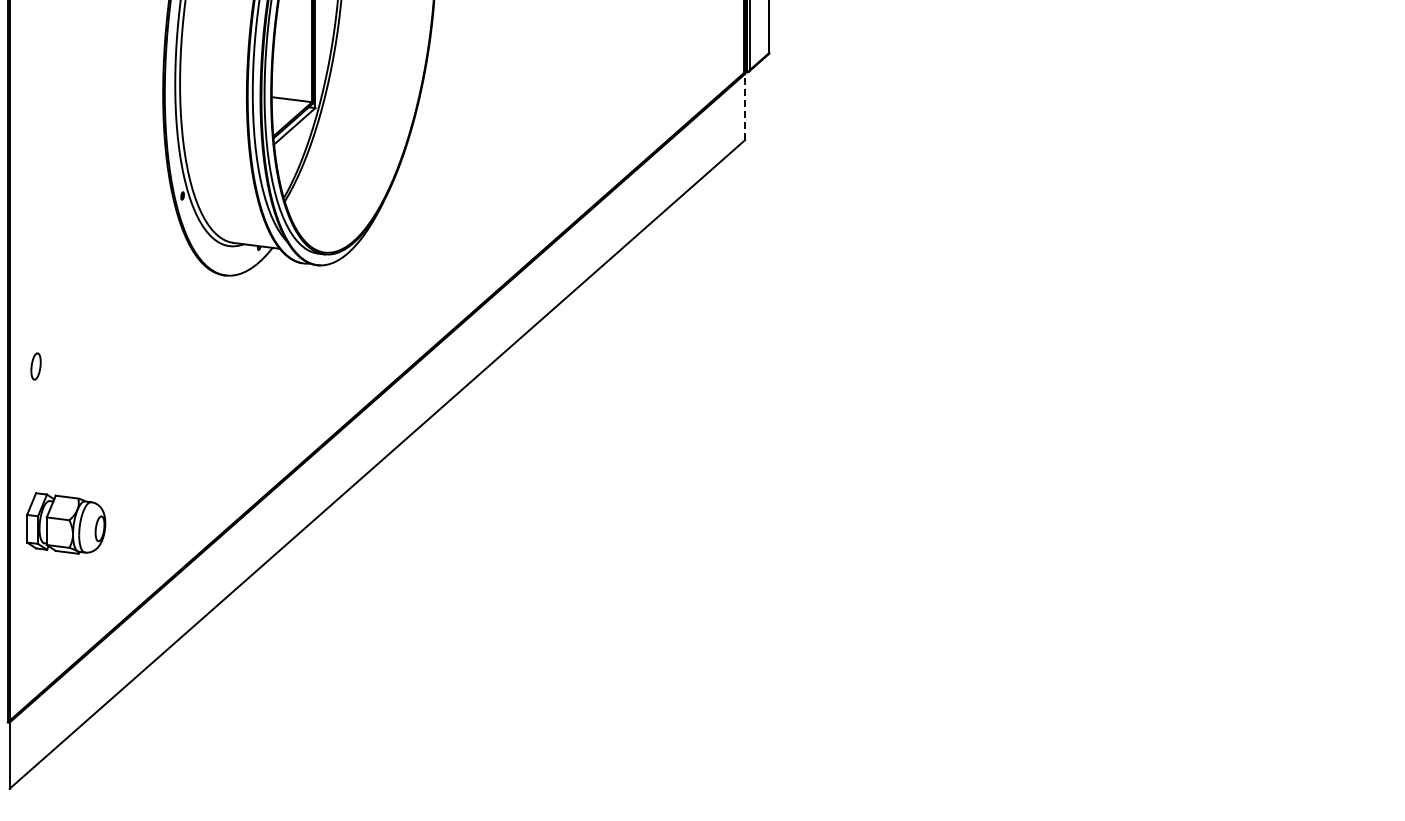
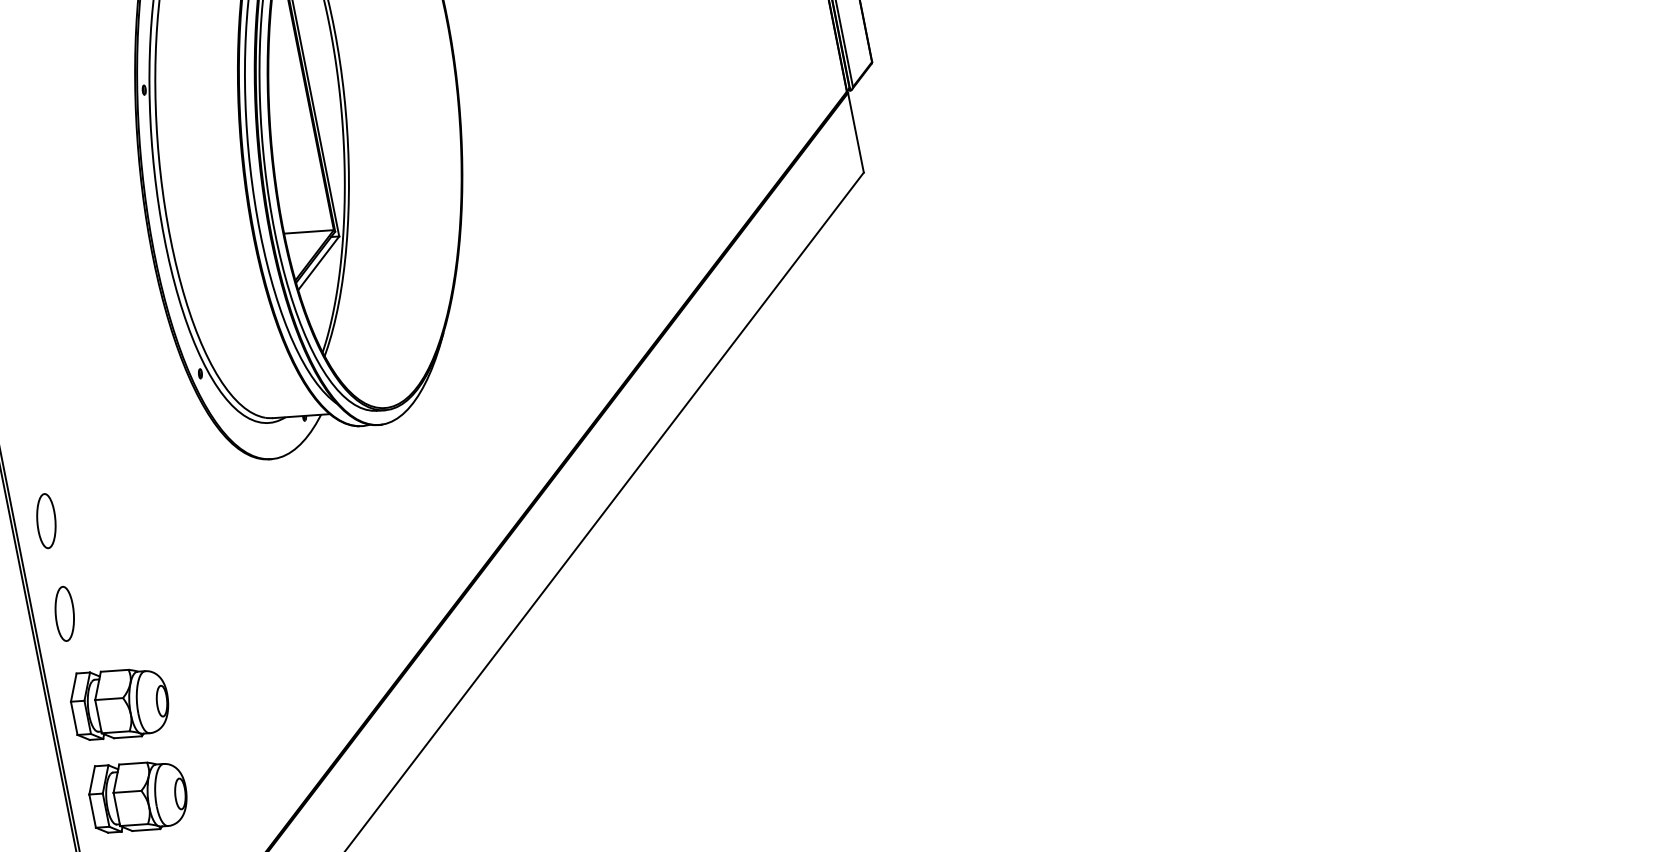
line: (745, 106) -> (856, 132), dashed -> solid
part: (35, 289) -> (45, 521), added
part: (35, 366) -> (64, 613), size x1.67
part: (66, 446) -> (120, 702), added

